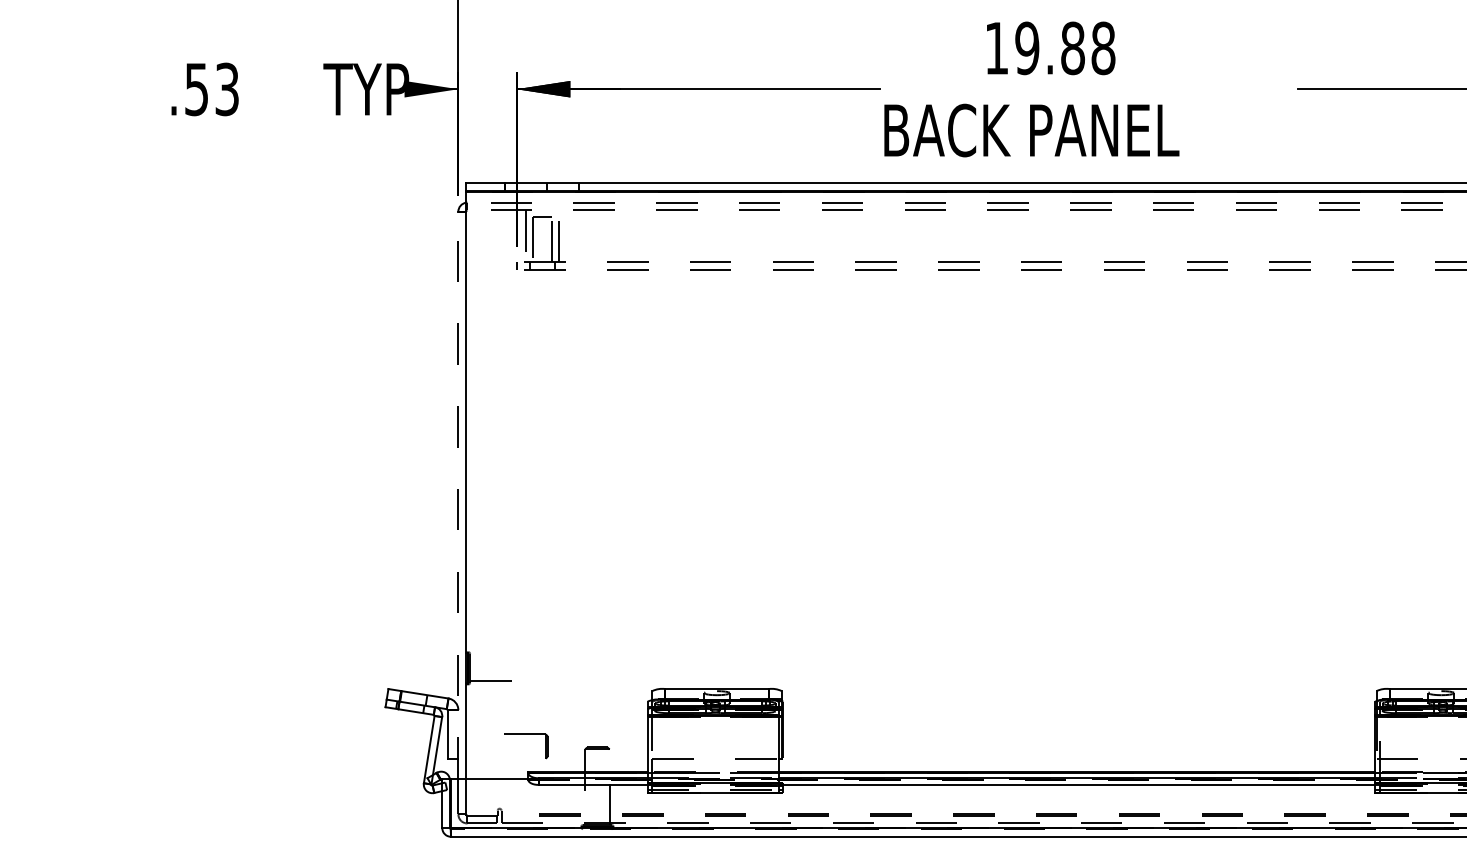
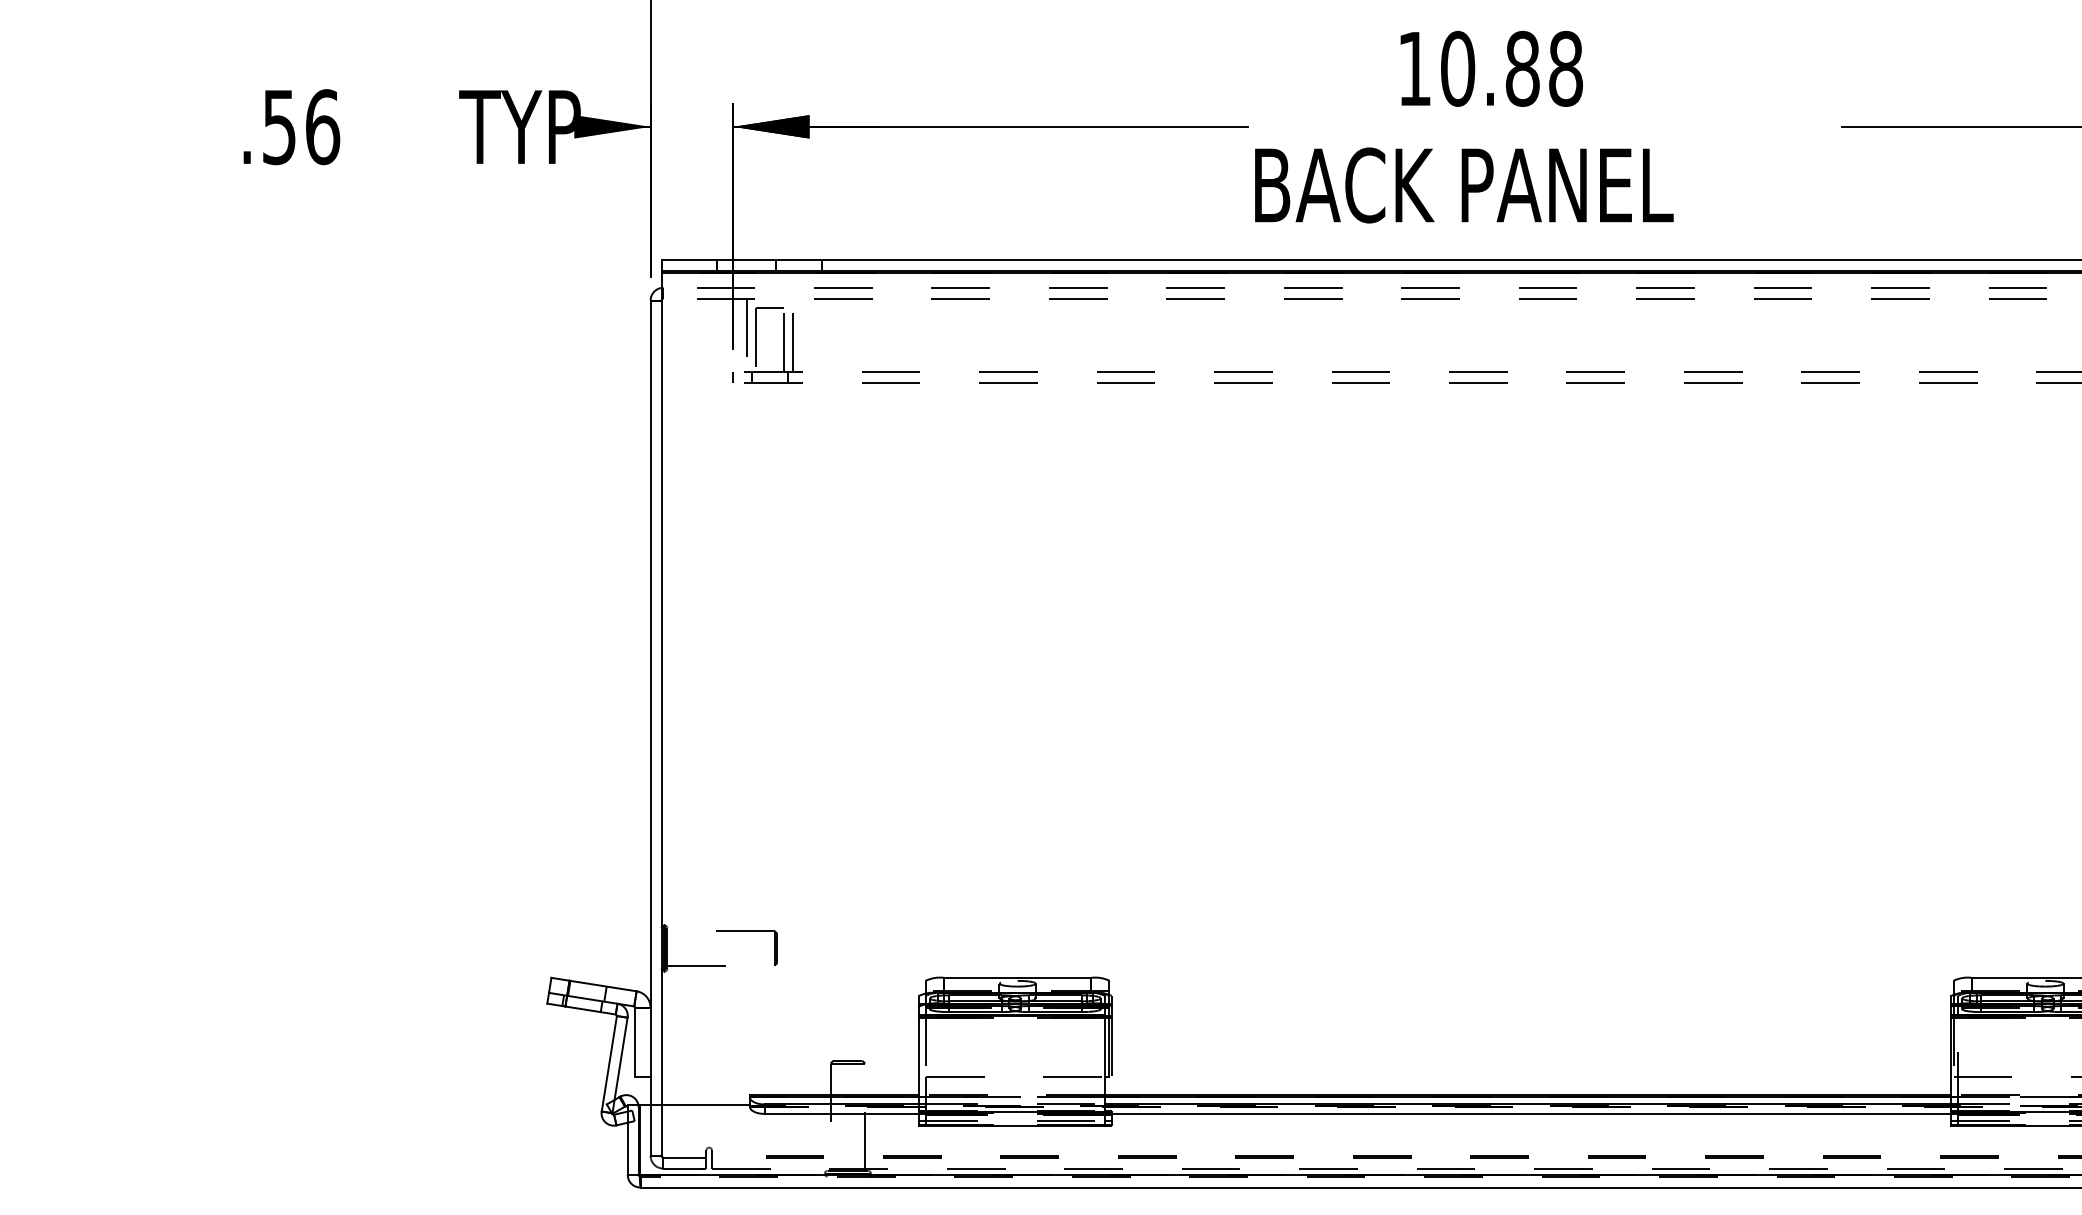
text: (1027, 48) -> (1457, 68), 19.88 -> 10.88
text: (227, 89) -> (323, 127), .53 -> .56
line: (458, 494) -> (650, 702), dashed -> solid
part: (525, 734) -> (746, 931), moved

